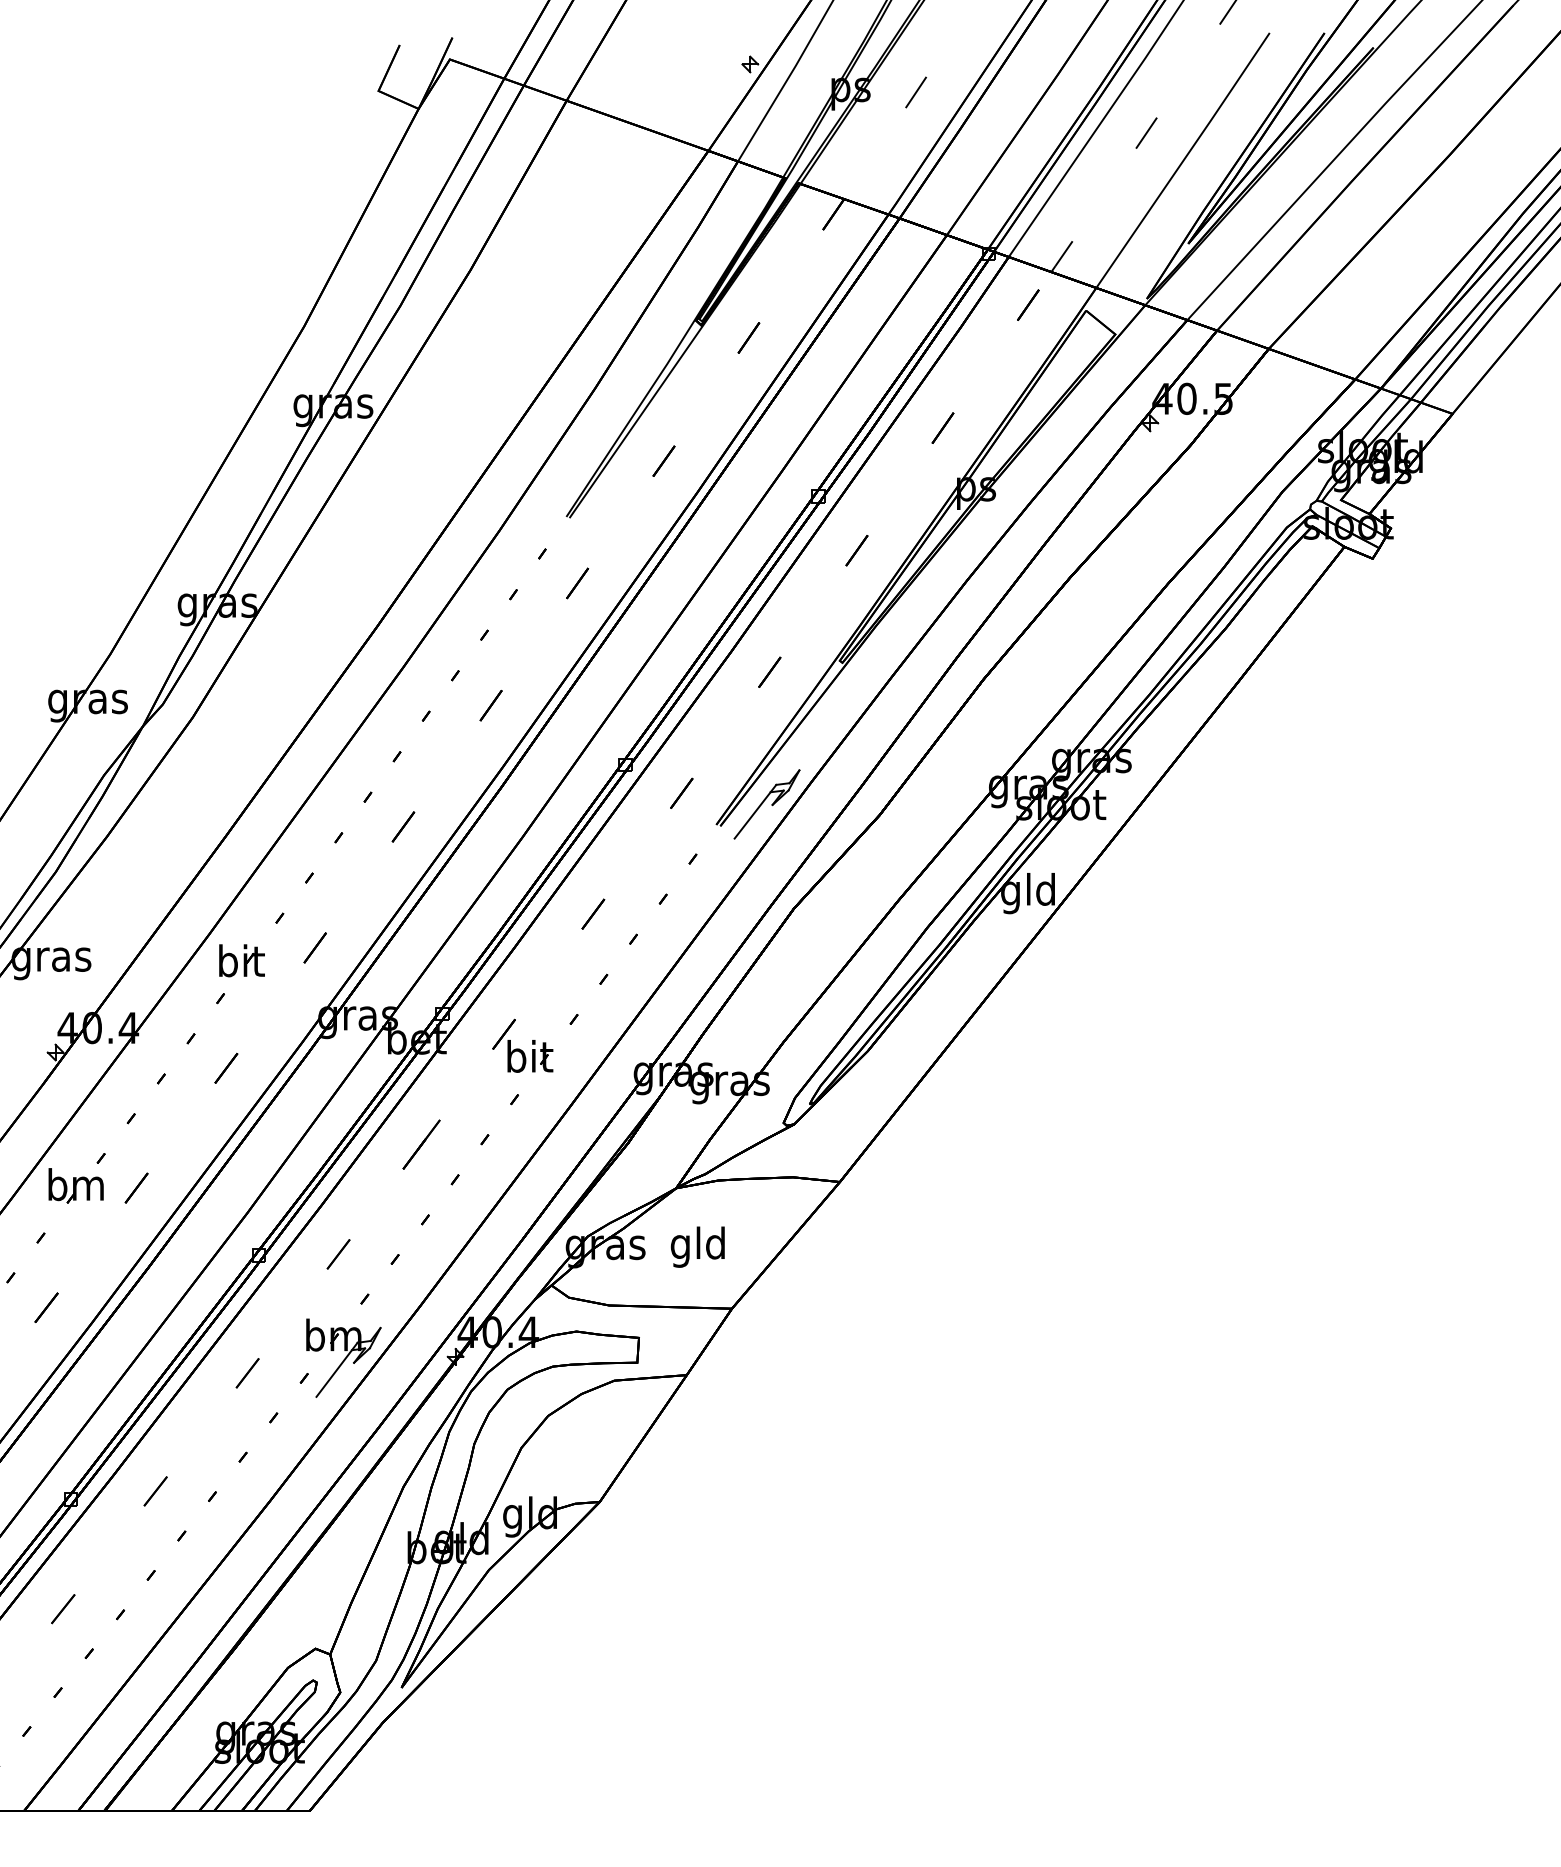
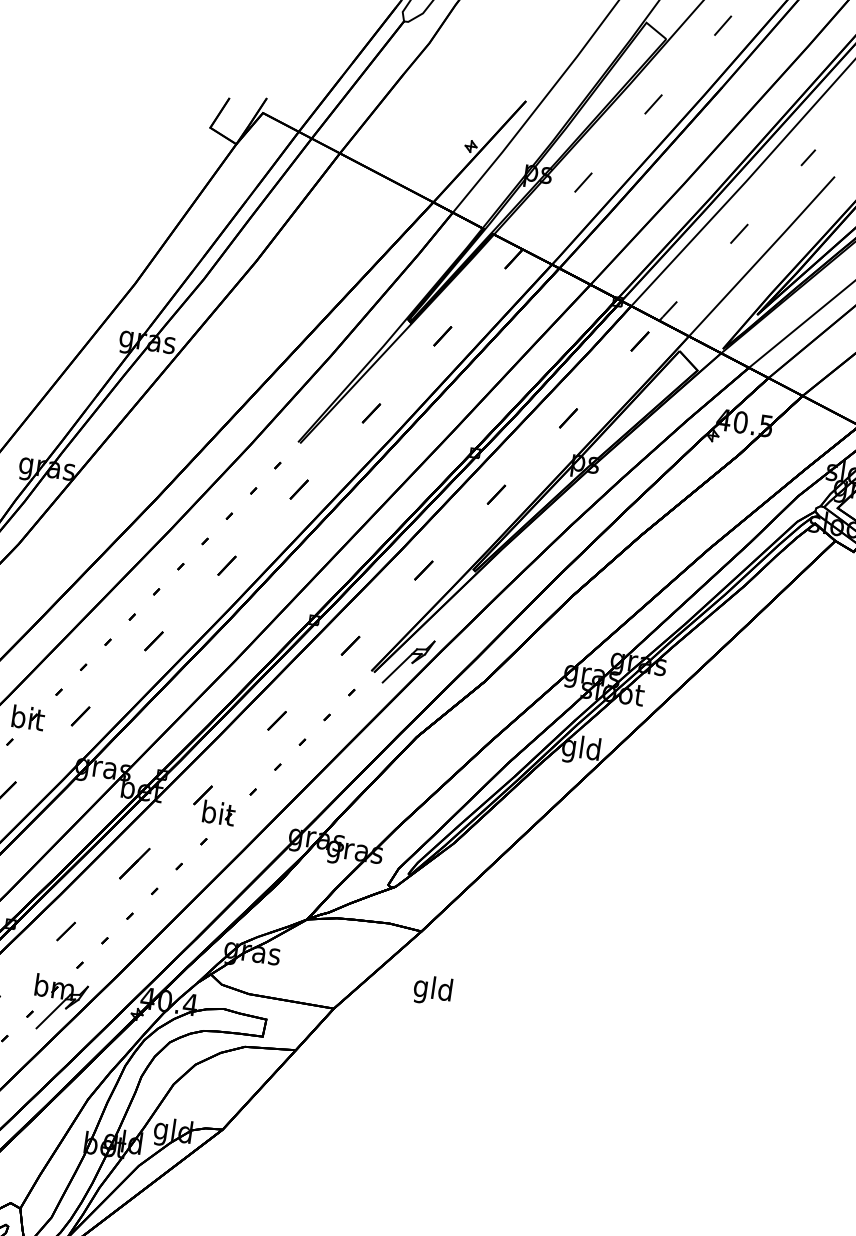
text: (697, 1246) -> (432, 990), moved

